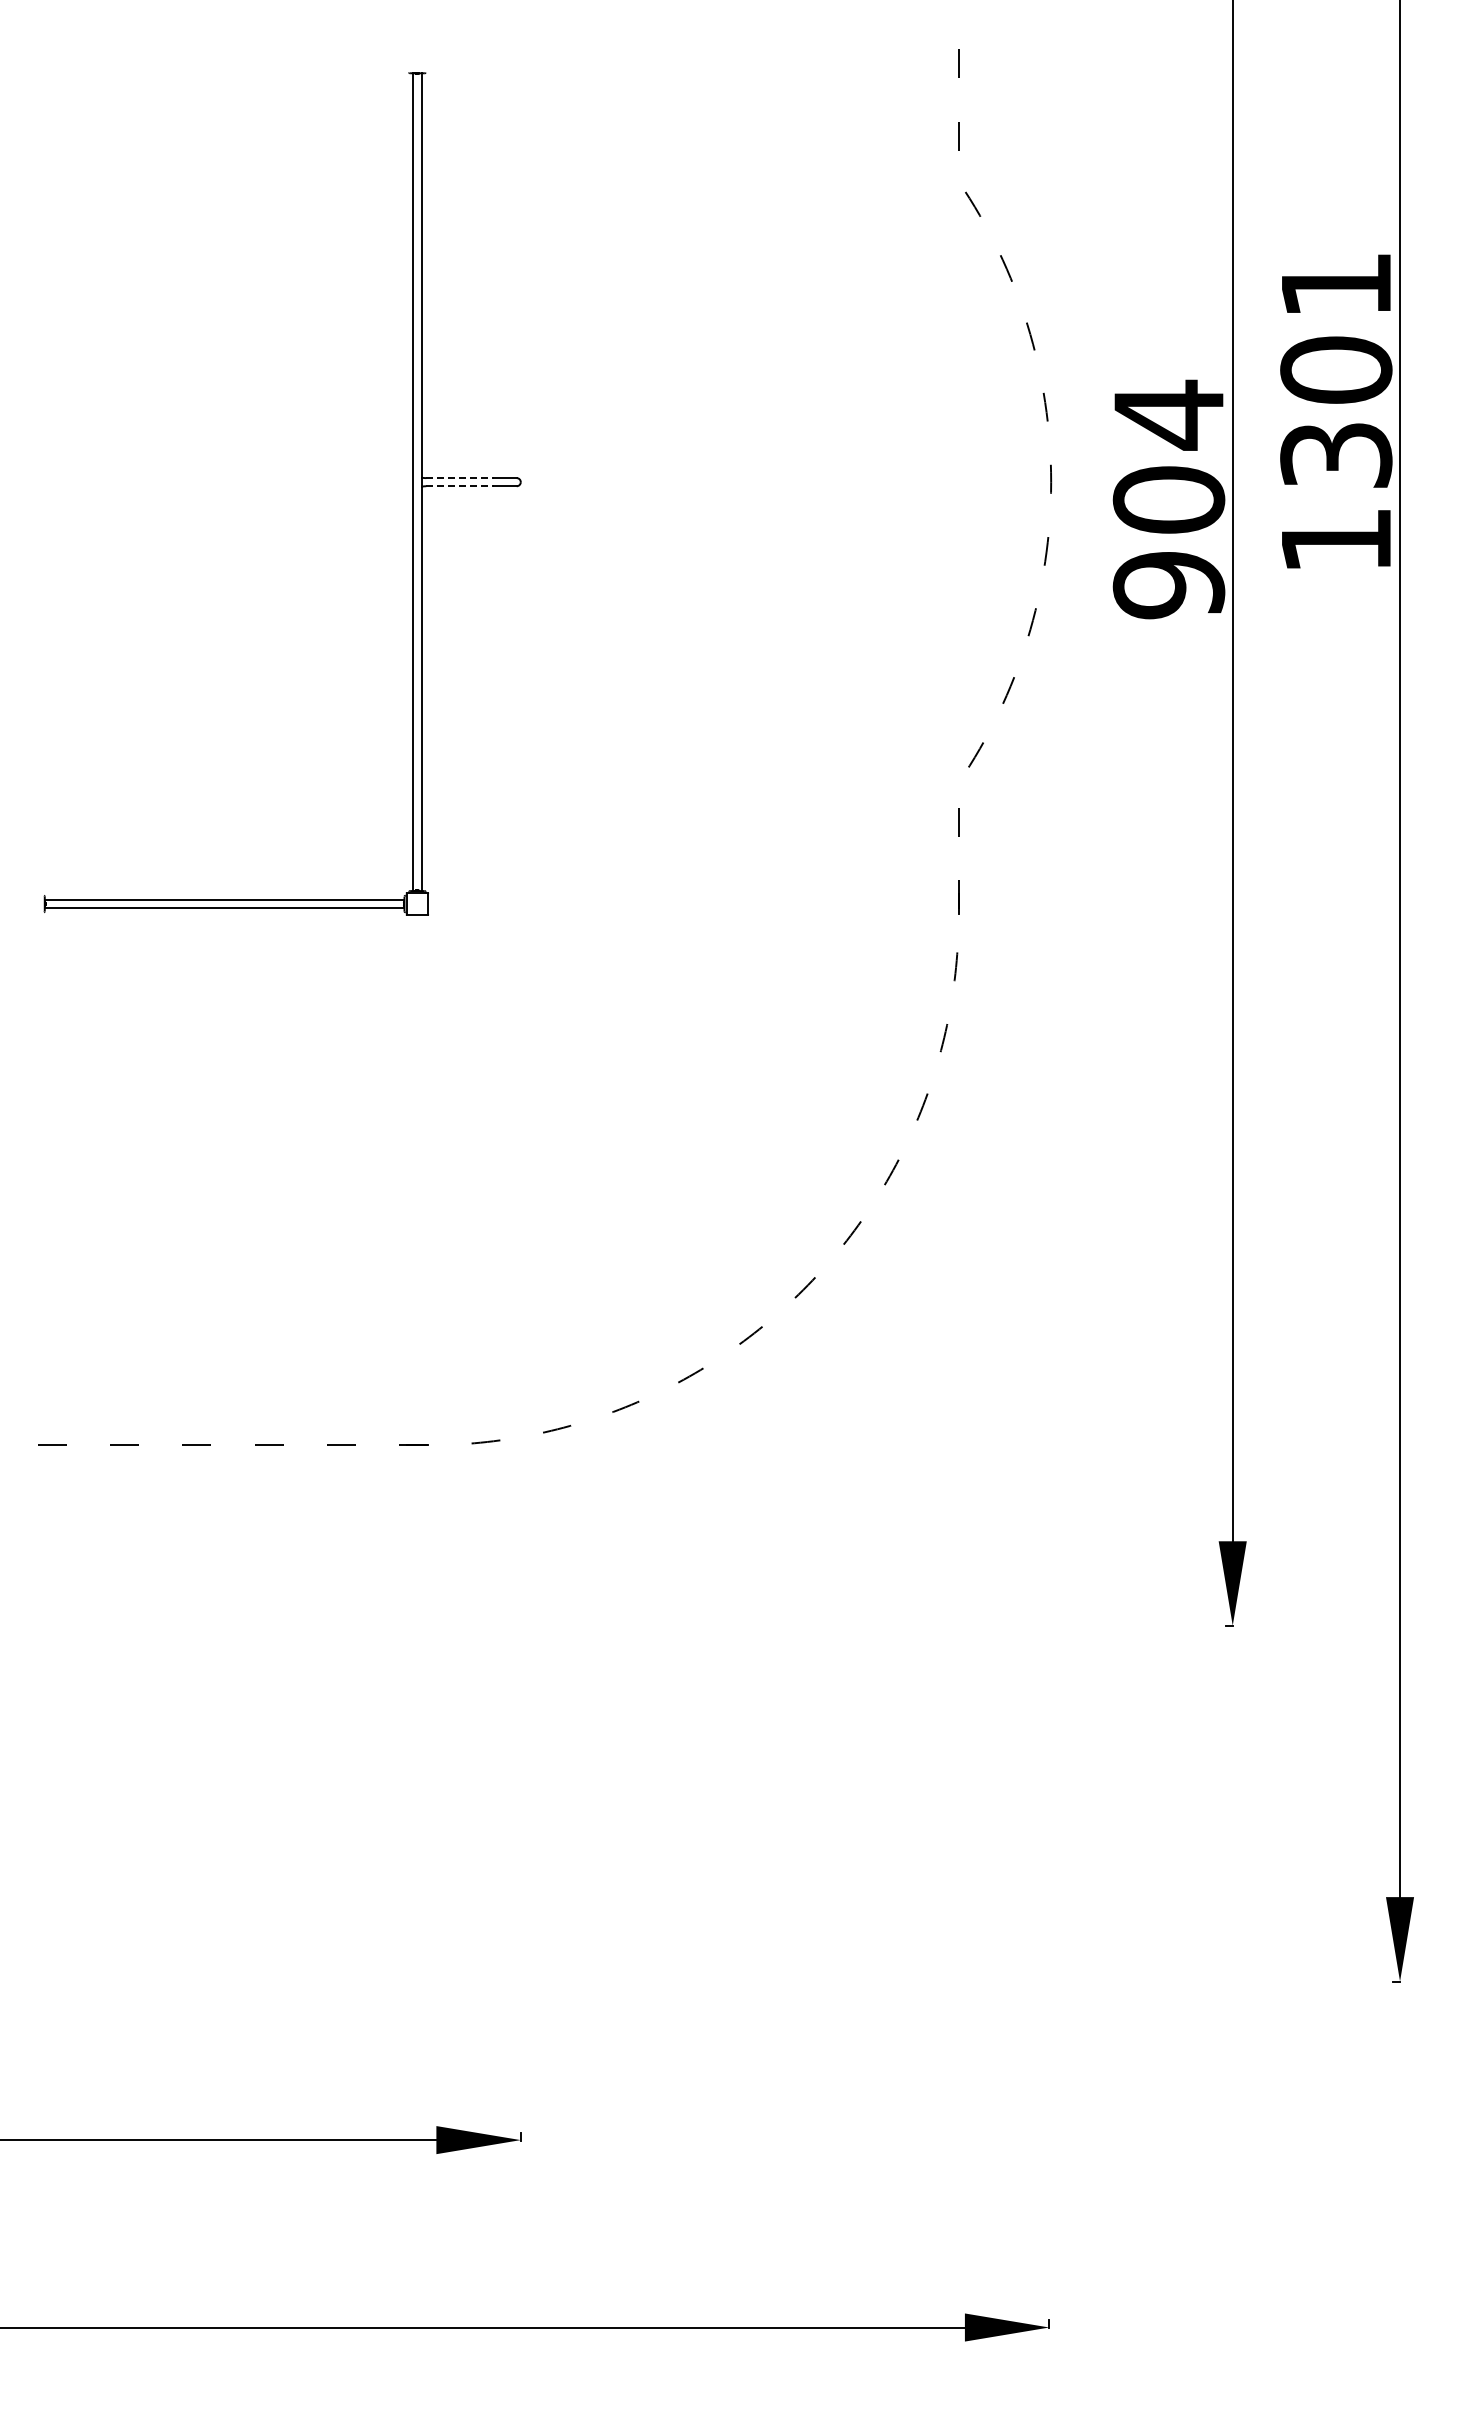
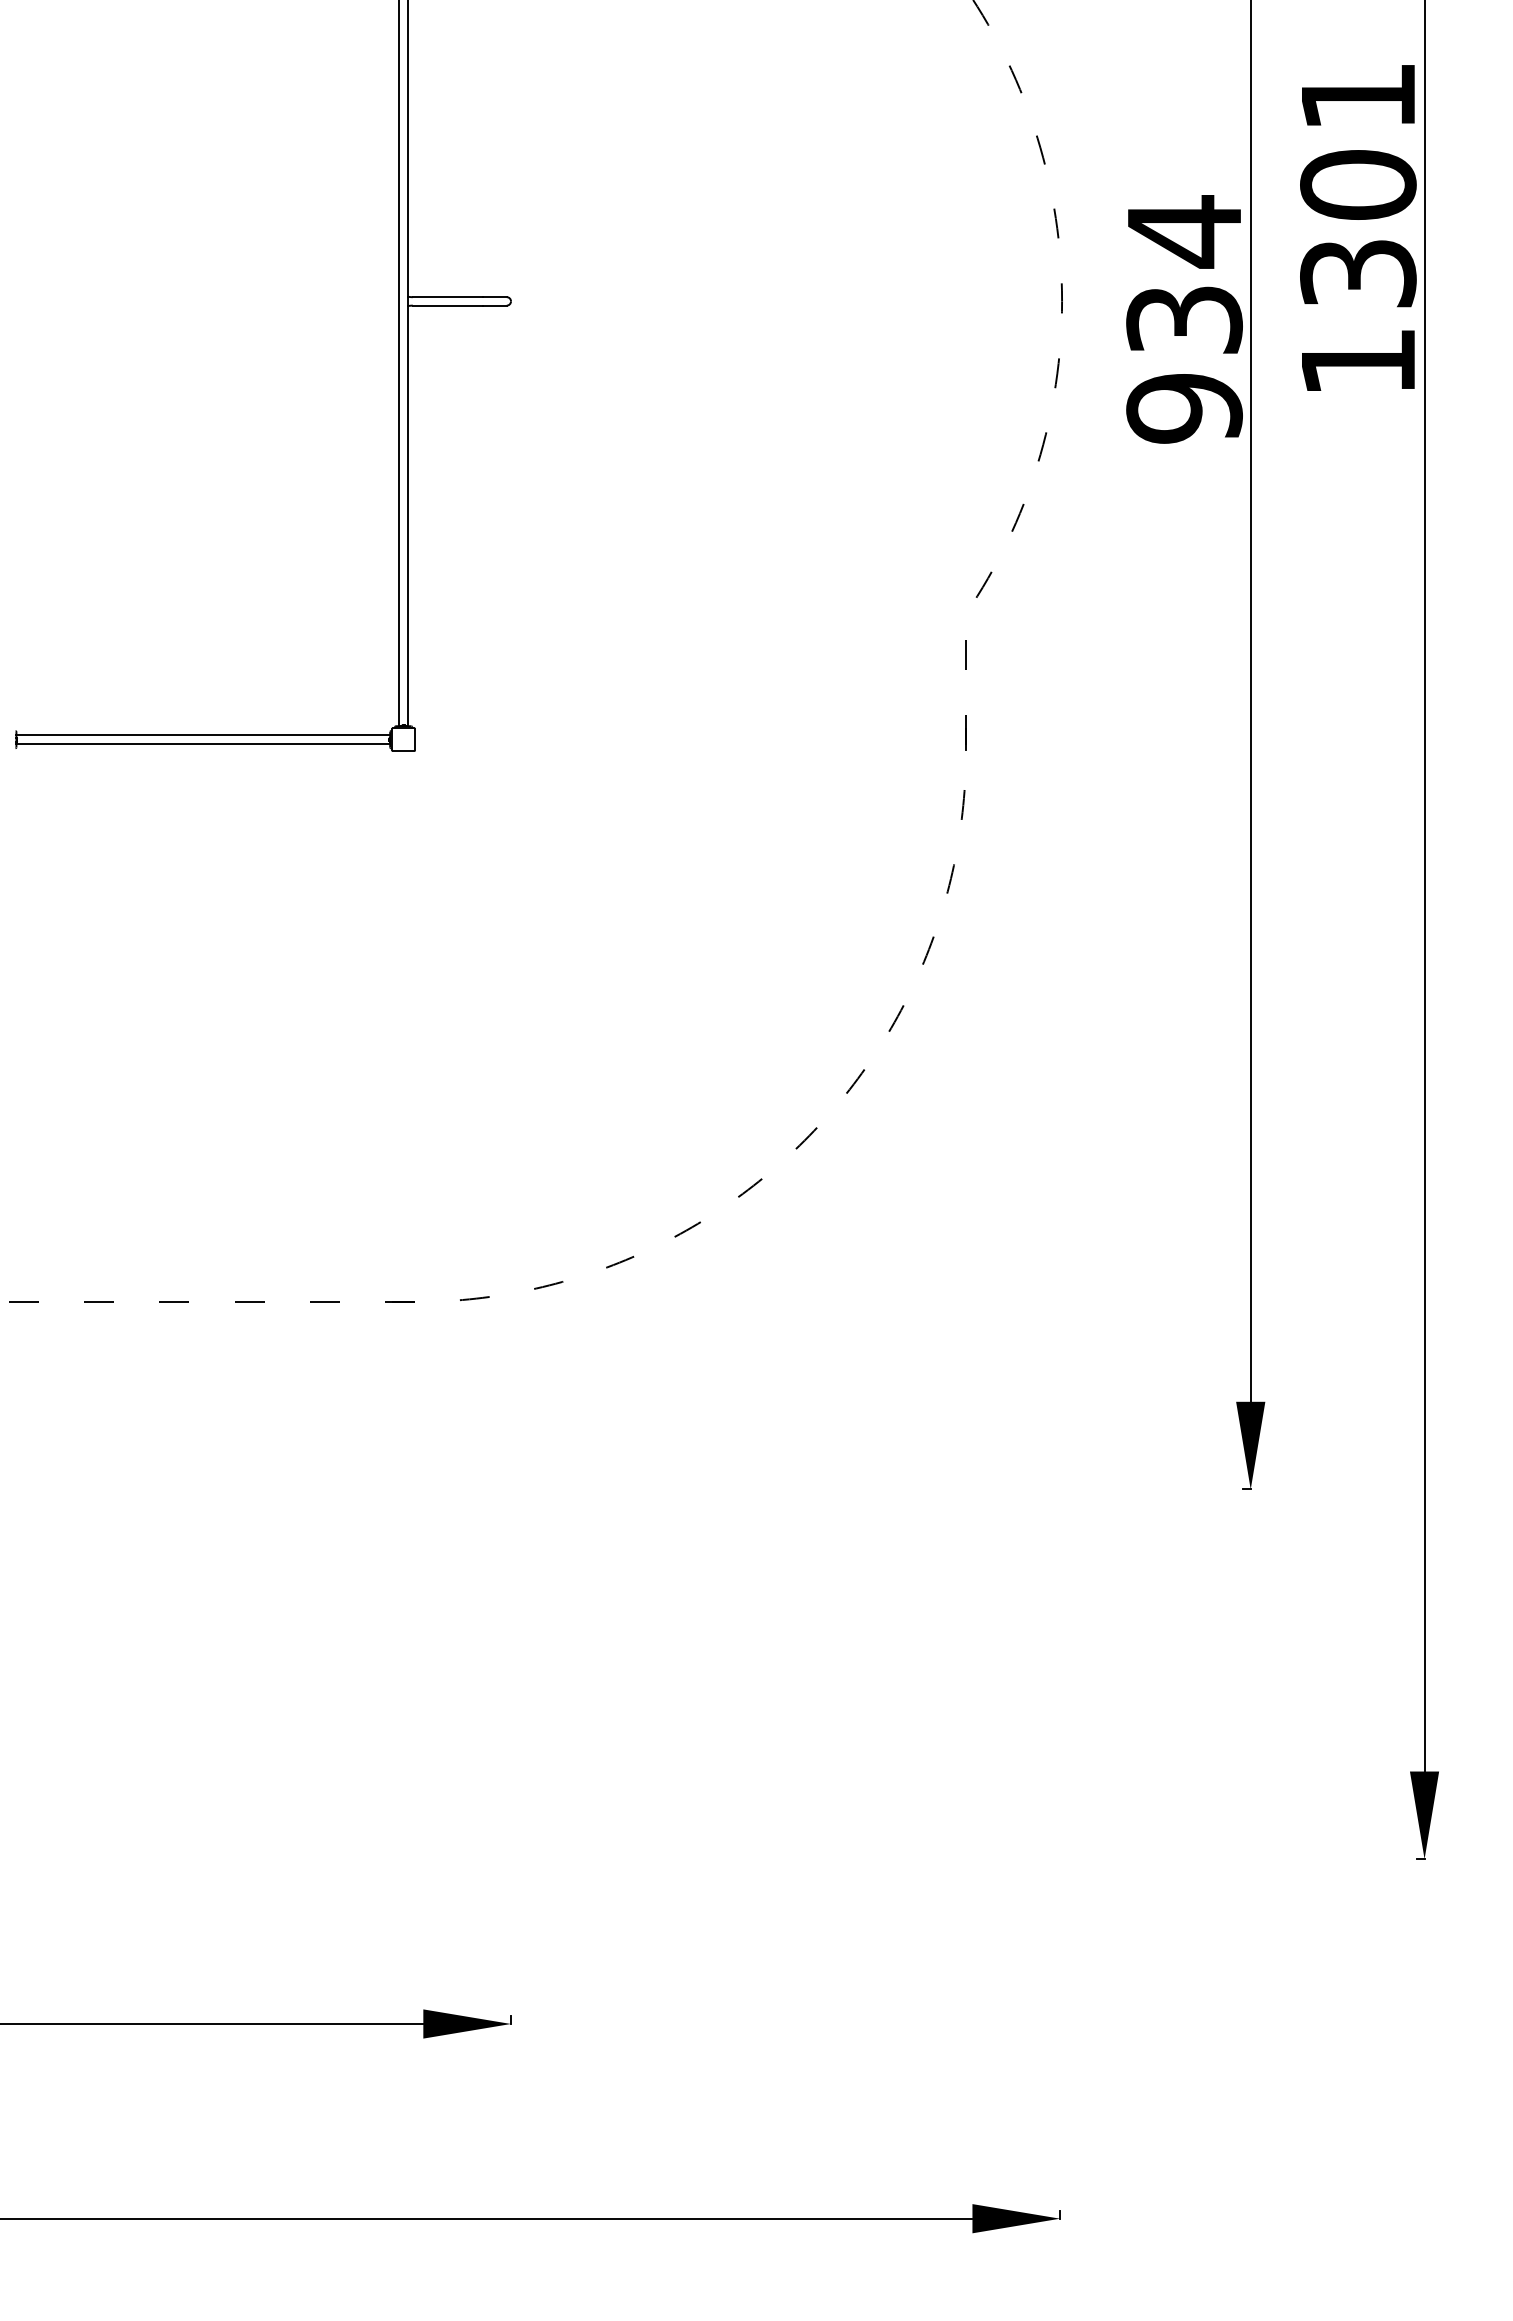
line: (460, 478) -> (448, 297), dashed -> solid
line: (460, 486) -> (448, 305), dashed -> solid
text: (1168, 499) -> (1183, 319), 904 -> 934

